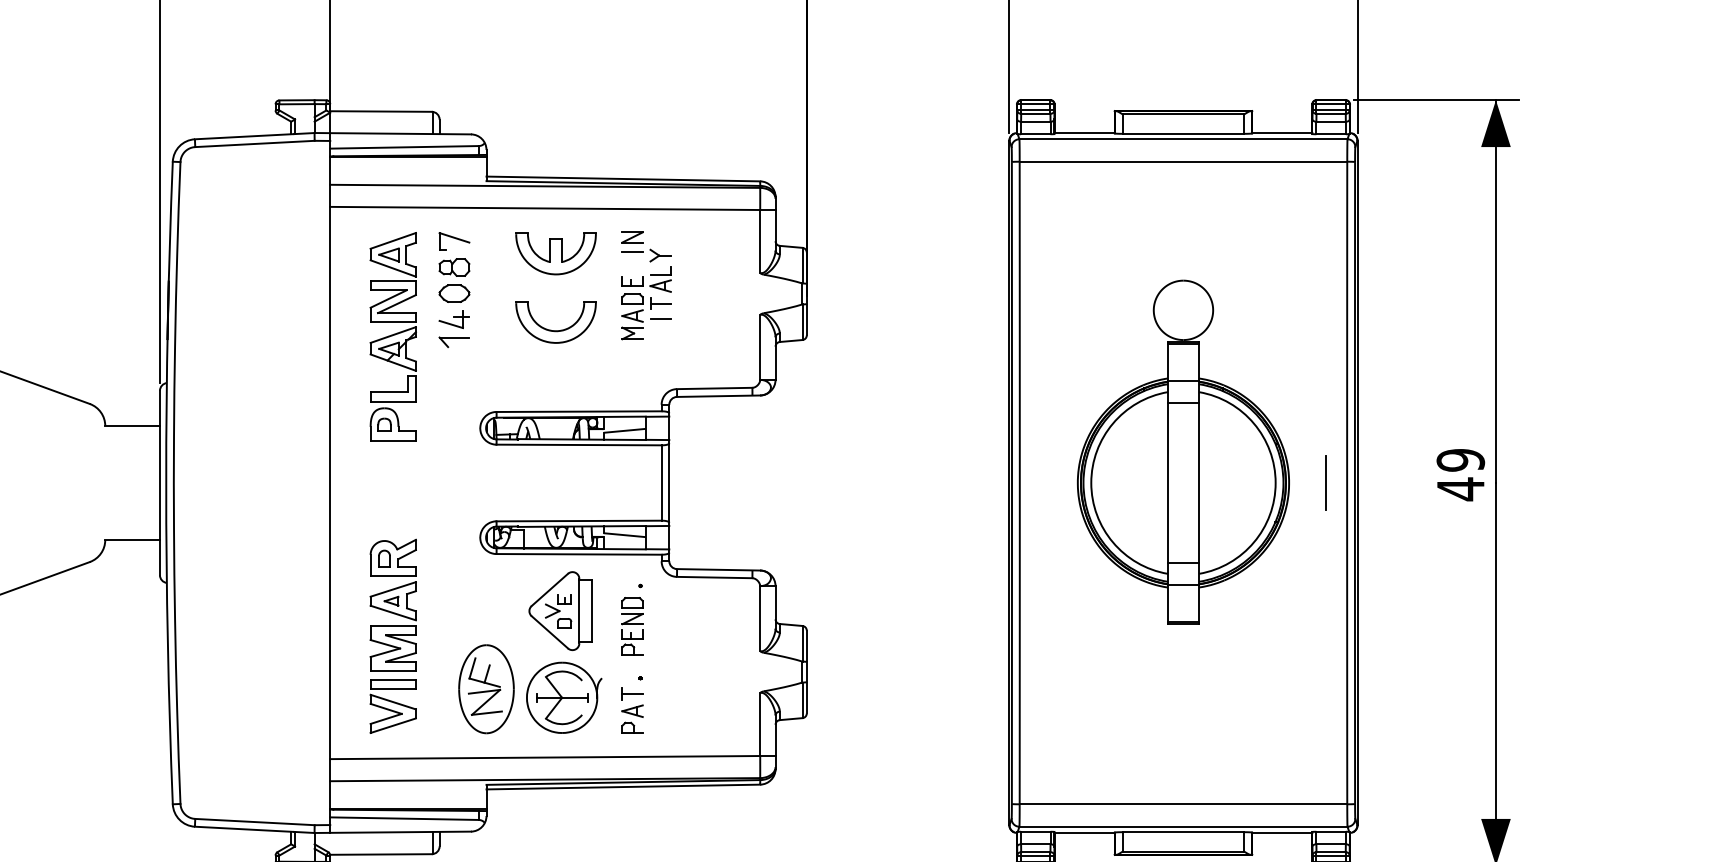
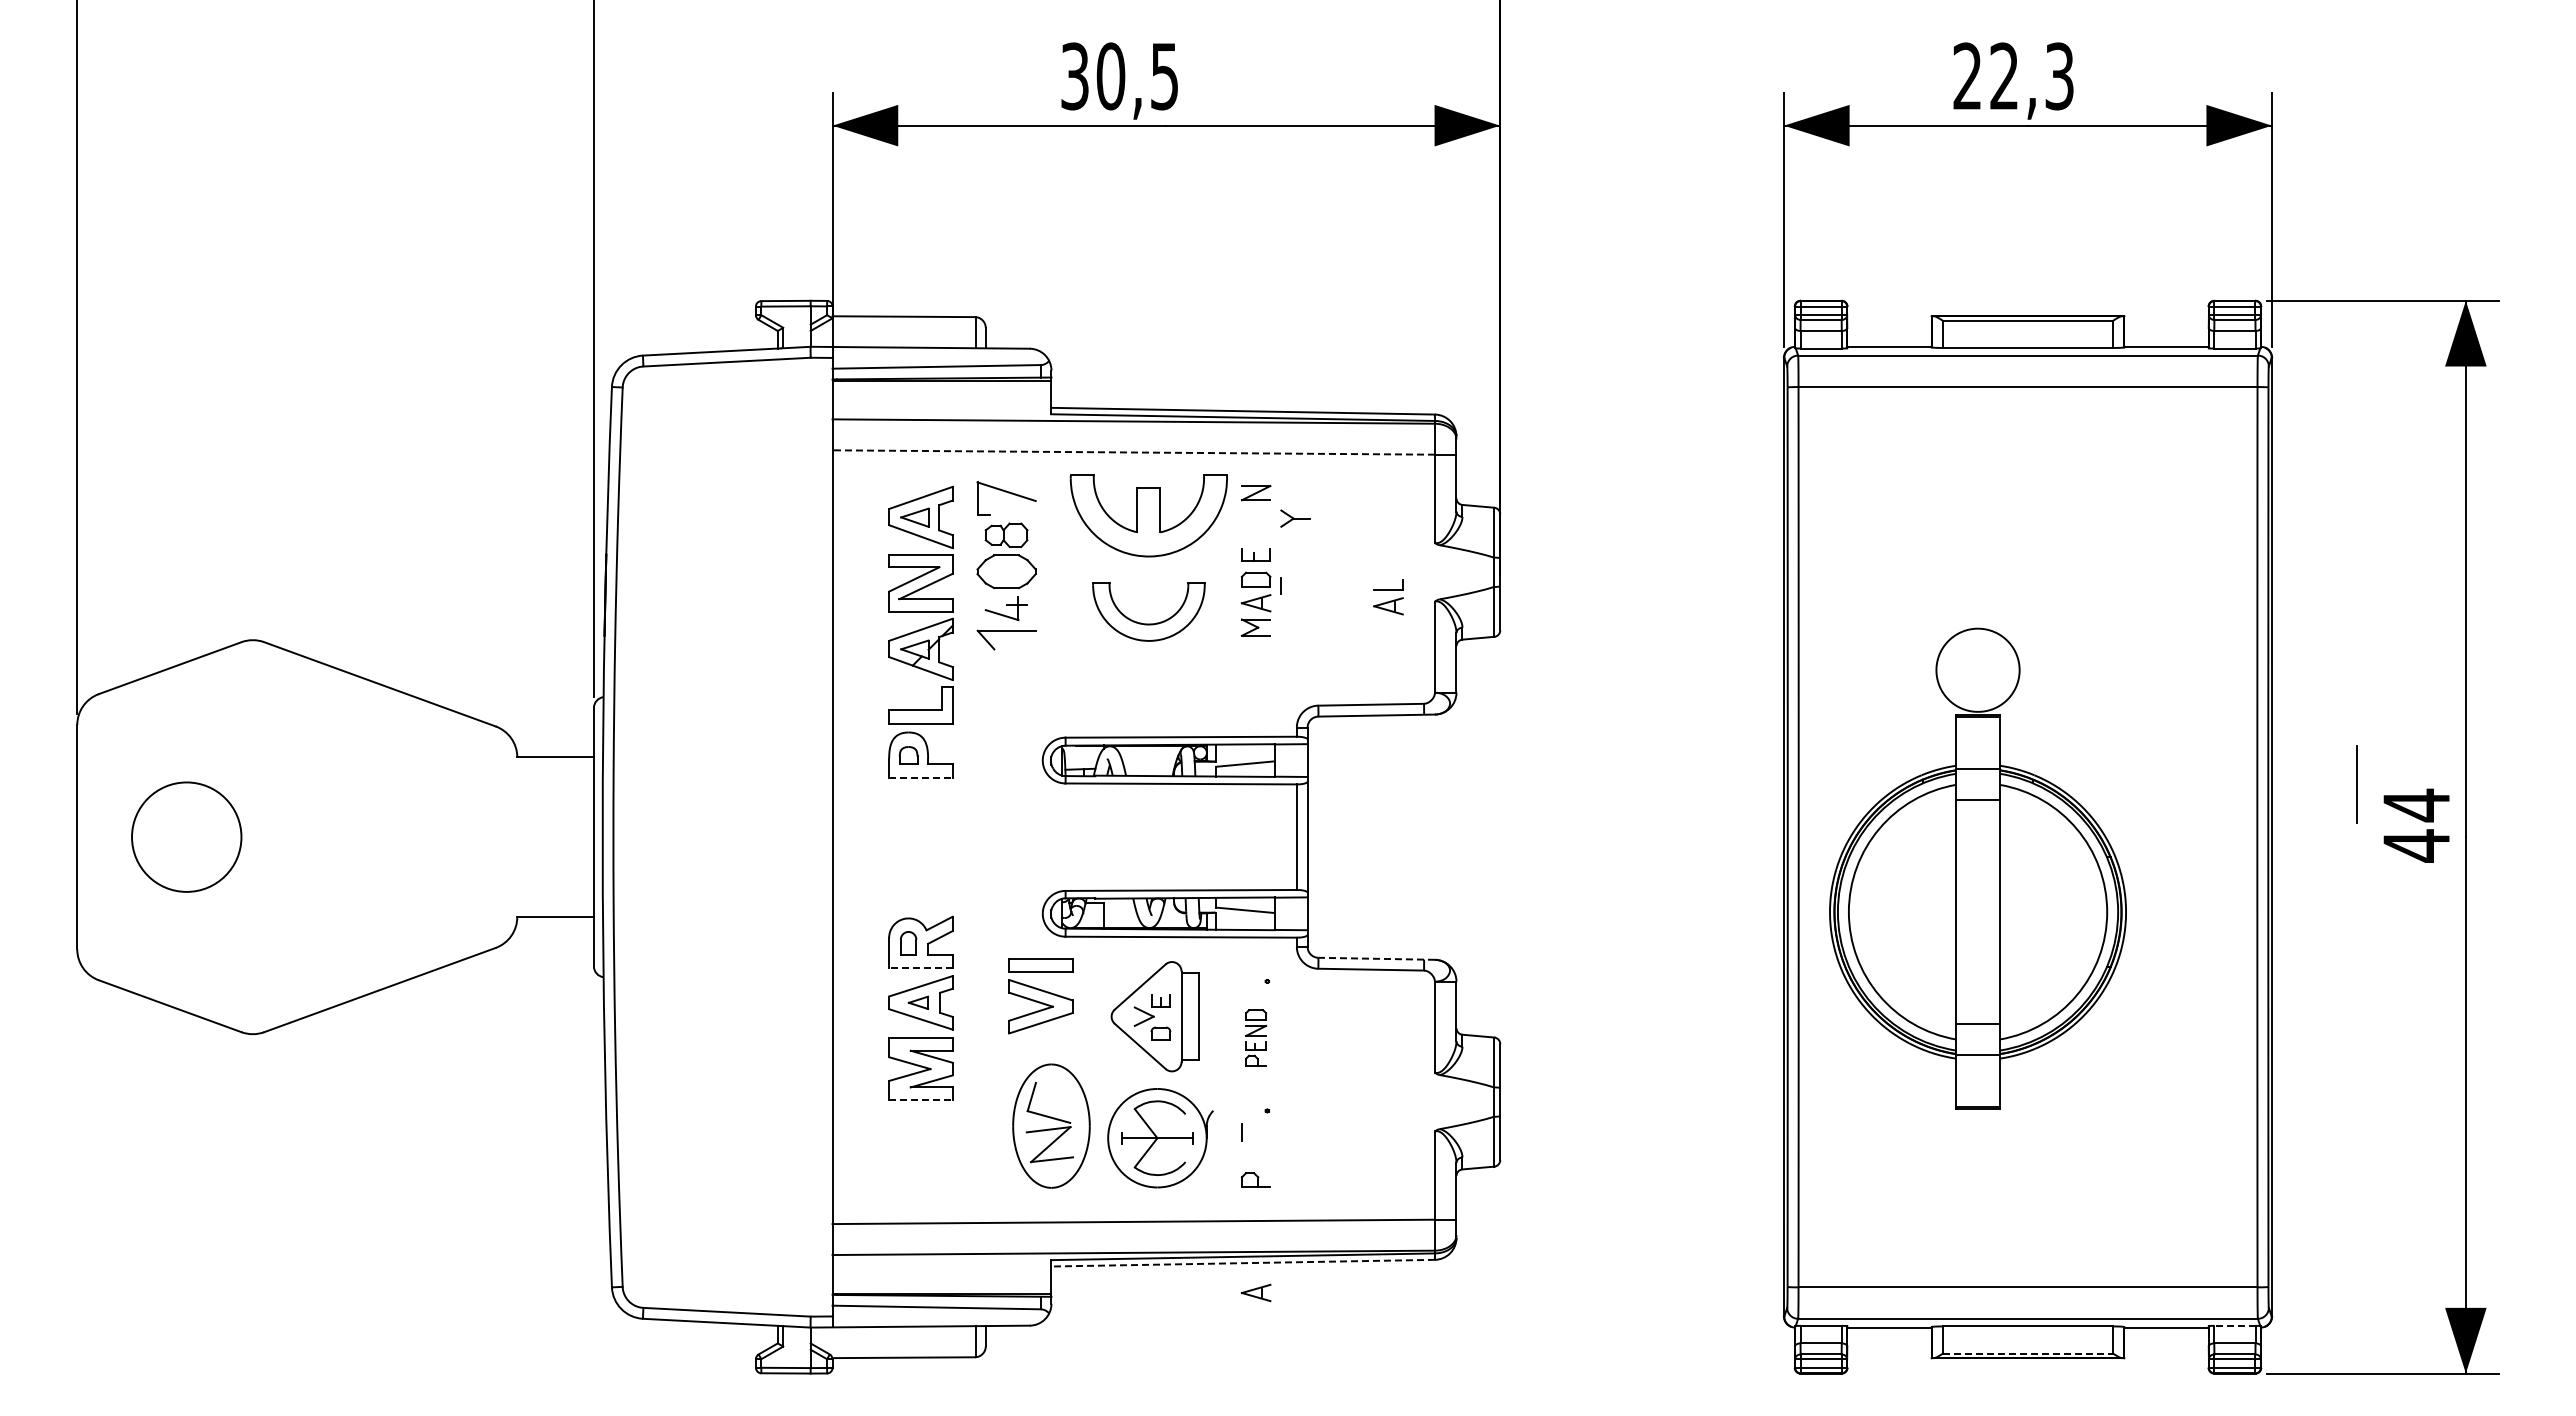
line: (545, 208) -> (1133, 452), solid -> dashed
part: (454, 241) -> (1006, 498), size x1.4
line: (632, 251) -> (1255, 513), removed
part: (555, 253) -> (1148, 515), size x1.4
part: (660, 279) -> (1388, 597), moved
part: (454, 293) -> (1006, 571), size x1.4
line: (660, 303) -> (1295, 585), removed
line: (660, 318) -> (1295, 606), removed
part: (453, 341) -> (1005, 639), size x1.4
line: (393, 441) -> (920, 778), solid -> dashed
part: (1183, 451) -> (1977, 868), moved
text: (1460, 460) -> (2416, 805), 49 -> 44
line: (1325, 483) -> (2356, 784), moved
line: (718, 569) -> (1376, 958), solid -> dashed
line: (393, 576) -> (920, 967), solid -> dashed
part: (632, 625) -> (1255, 1037), size x0.7
line: (393, 670) -> (920, 1100), solid -> dashed
line: (487, 673) -> (1052, 1104), removed
line: (632, 693) -> (1255, 1132), removed
part: (393, 706) -> (1040, 996), moved
part: (632, 710) -> (1256, 1292), moved
line: (623, 787) -> (1243, 1263), solid -> dashed
line: (1330, 831) -> (2234, 1325), solid -> dashed
line: (1183, 851) -> (2028, 1353), solid -> dashed

